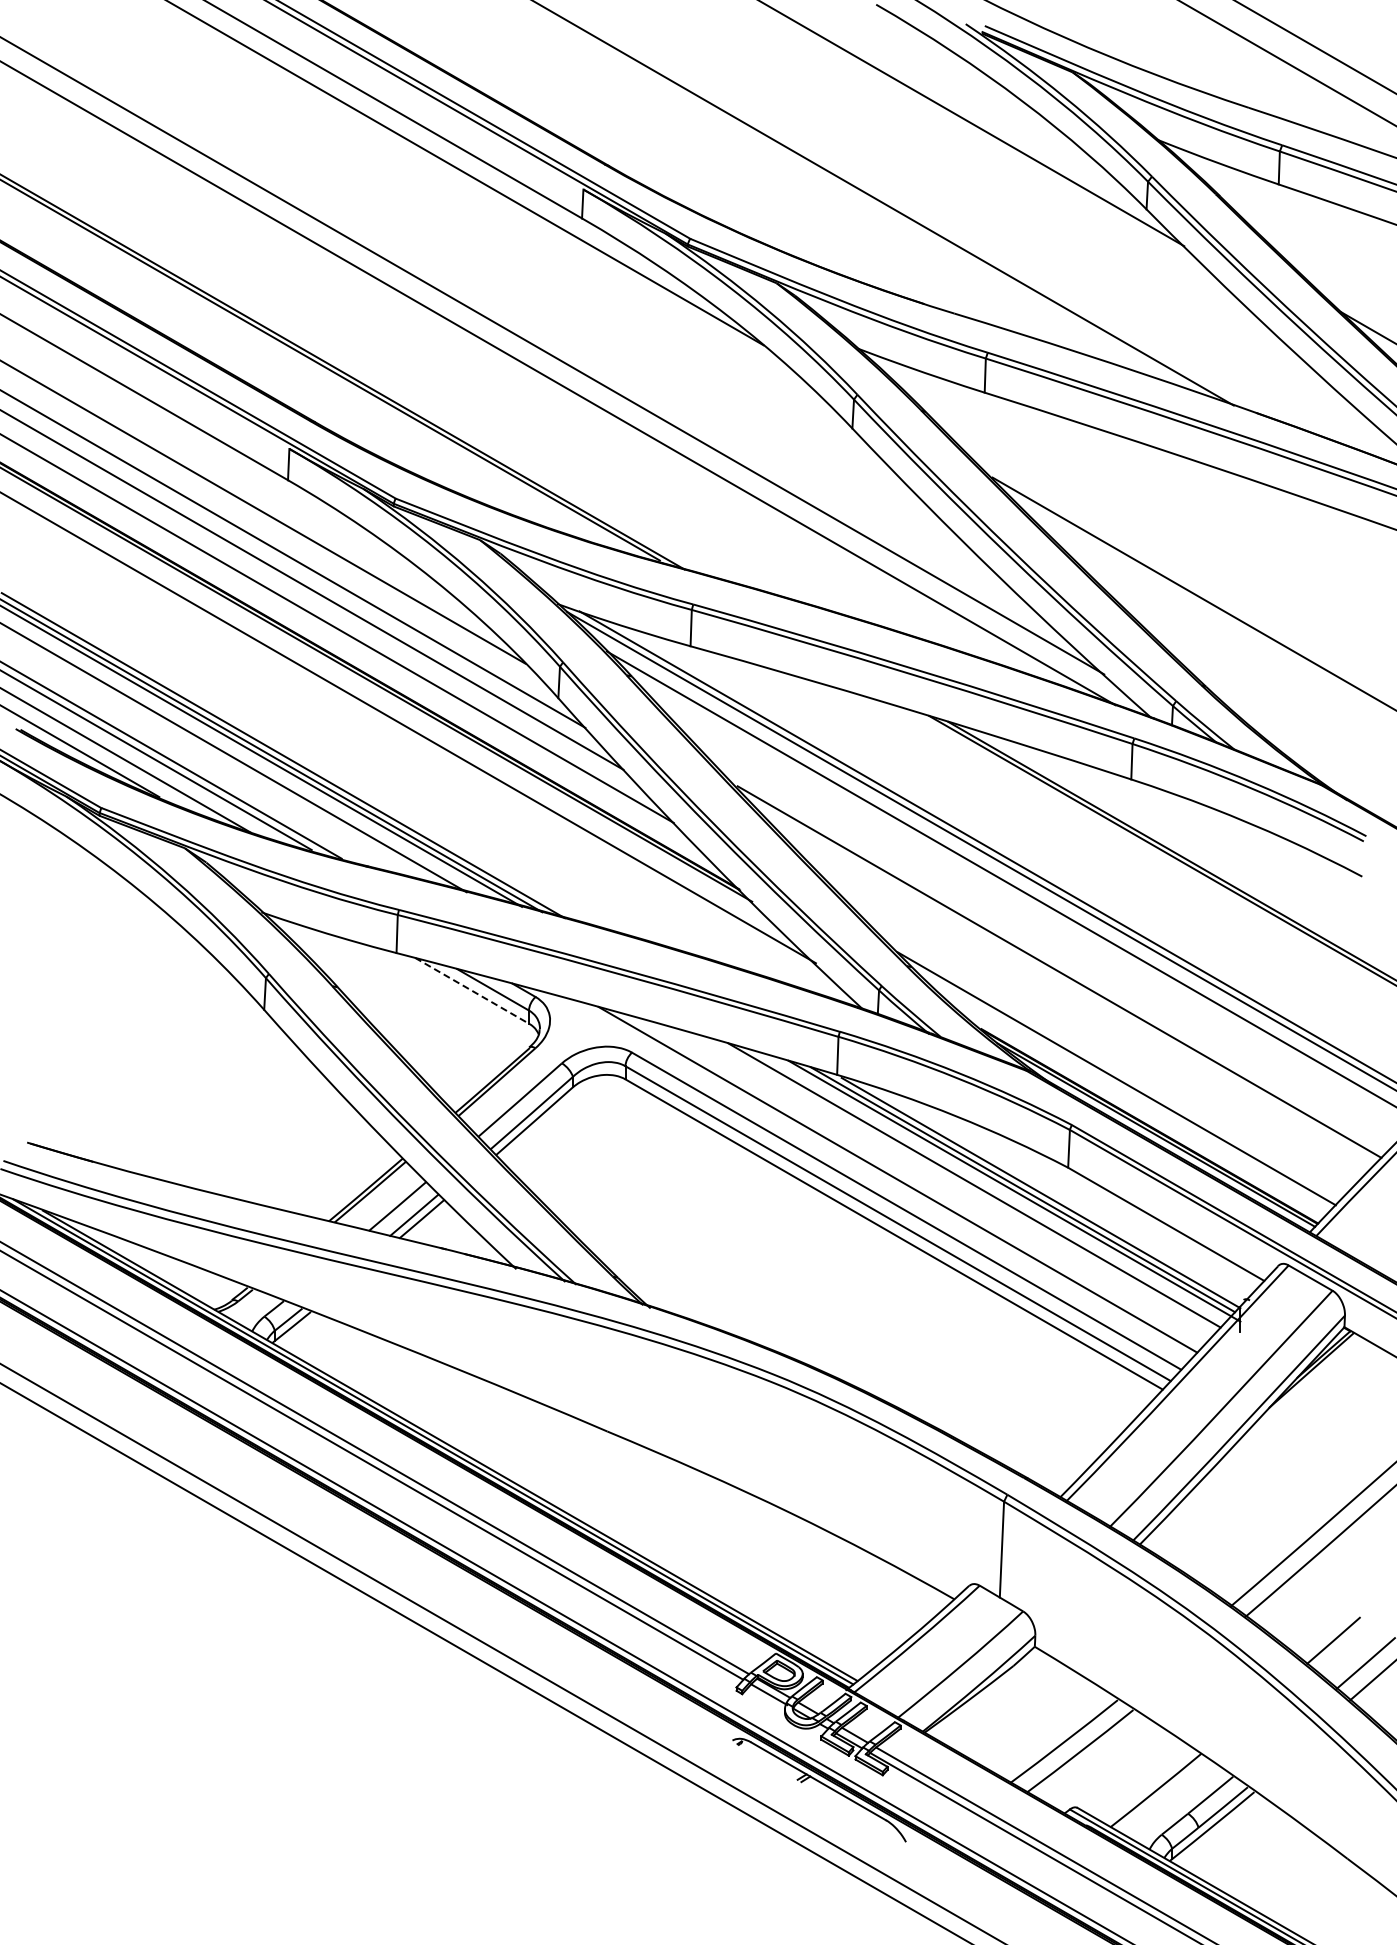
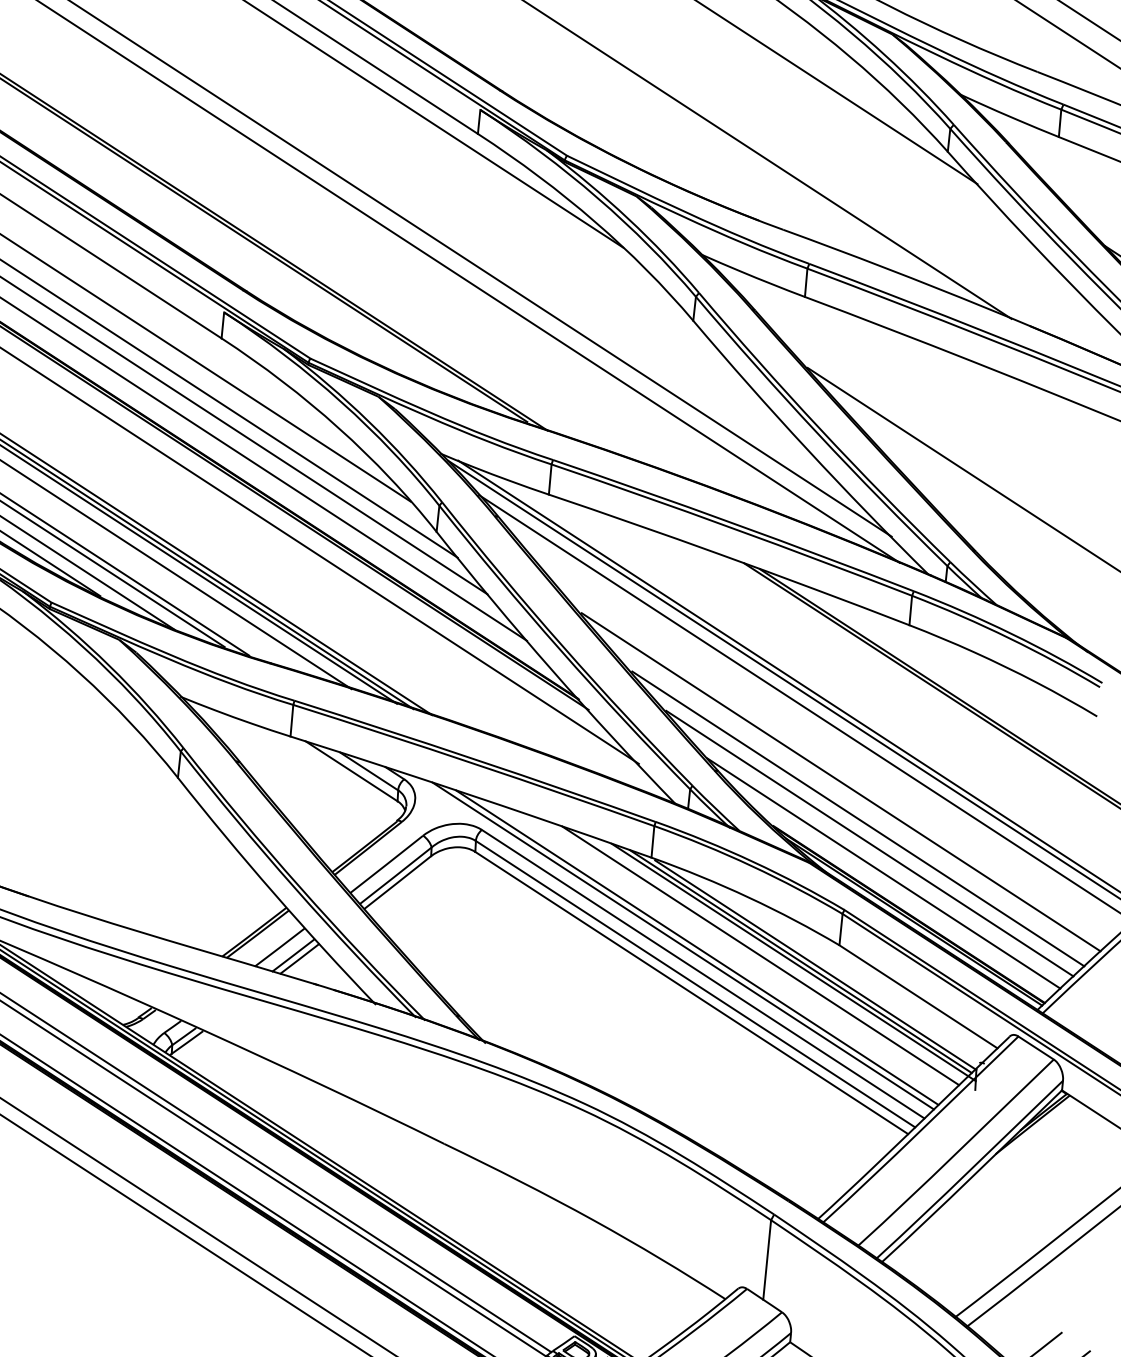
line: (472, 990) -> (352, 771), dashed -> solid
line: (1082, 1015) -> (858, 819), added
line: (1097, 1043) -> (869, 843), added
line: (880, 1178) -> (682, 945), added

